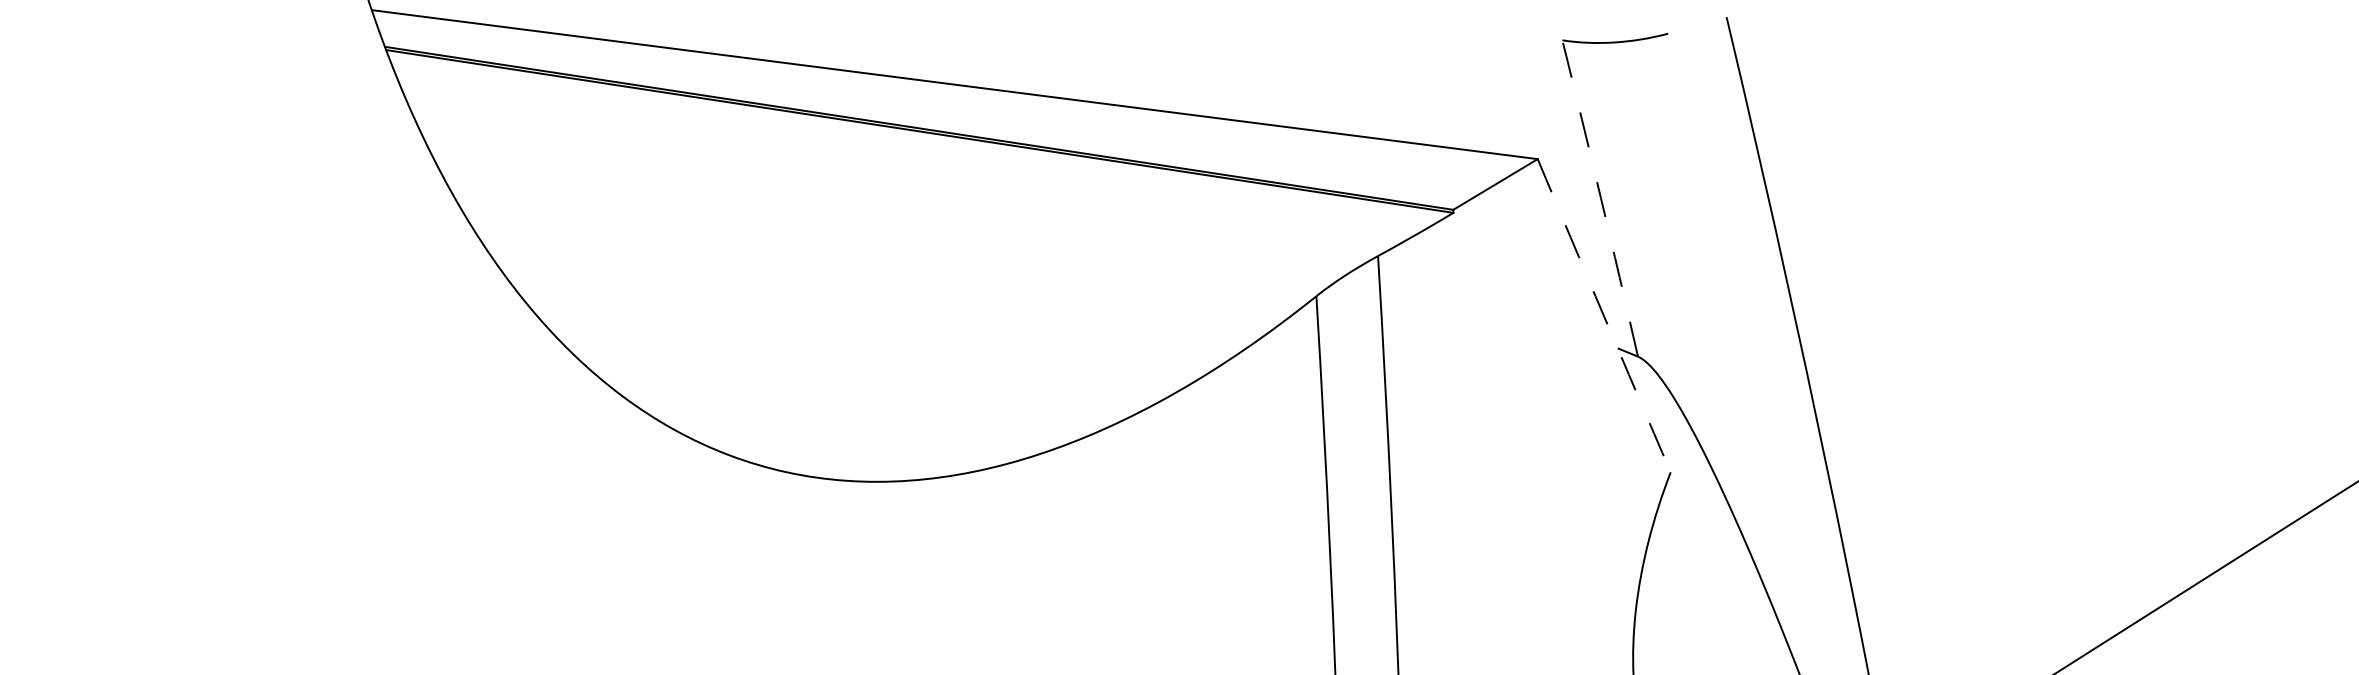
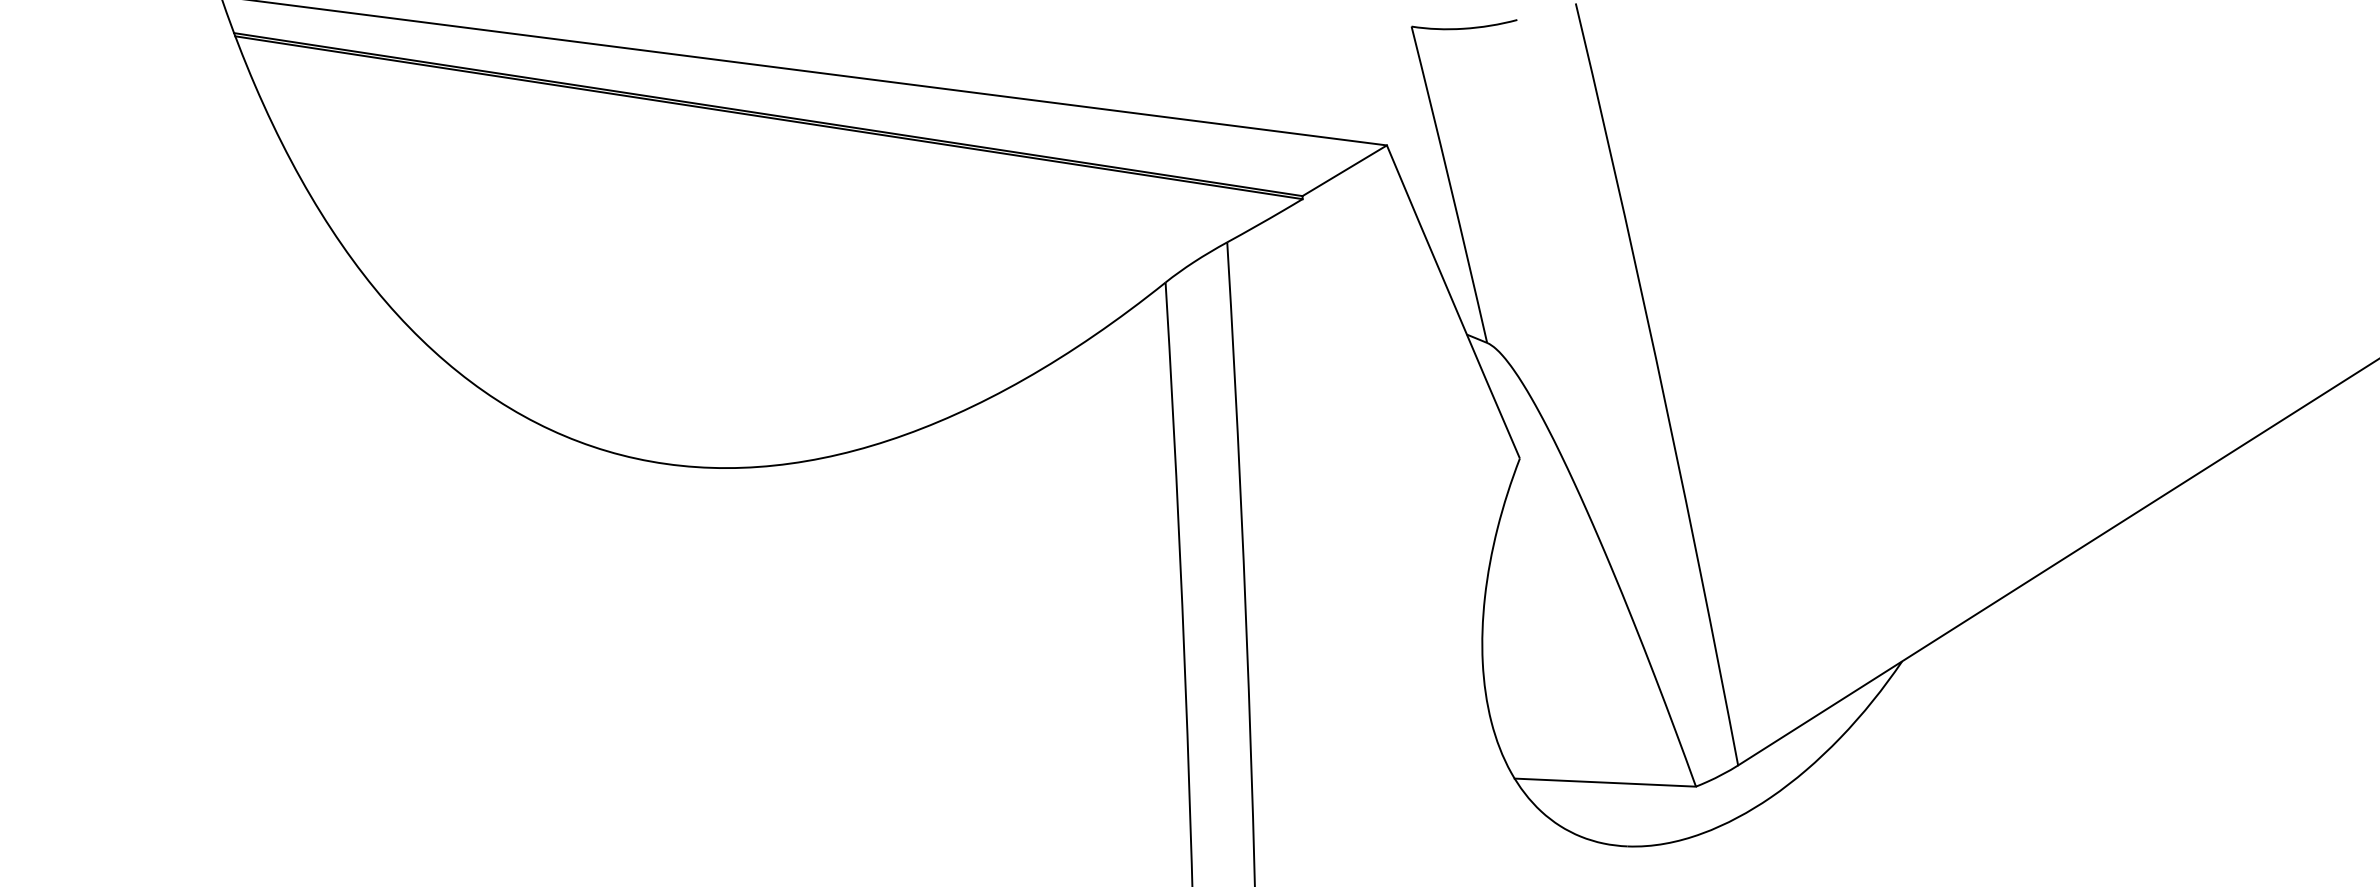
arc: (1601, 198) -> (1450, 184), dashed -> solid
arc: (1604, 316) -> (1453, 302), dashed -> solid

